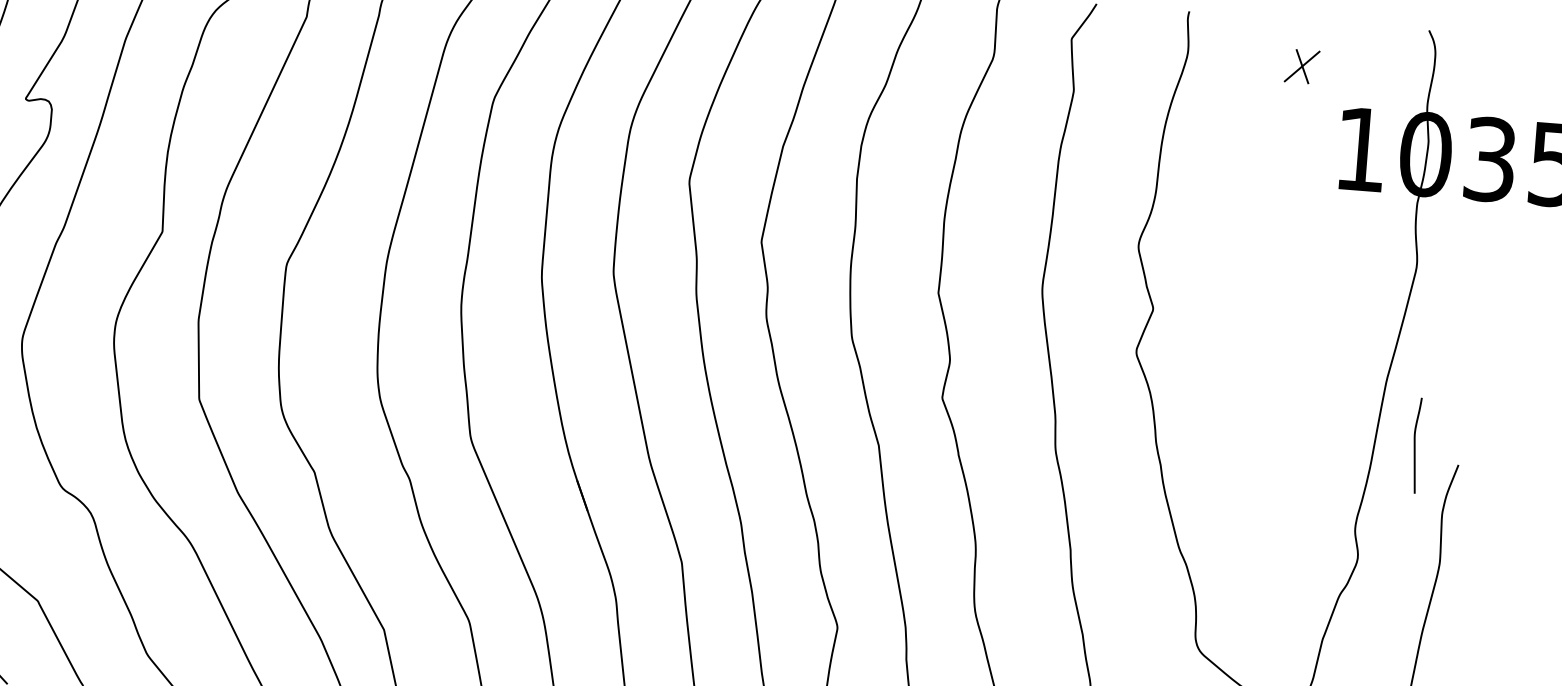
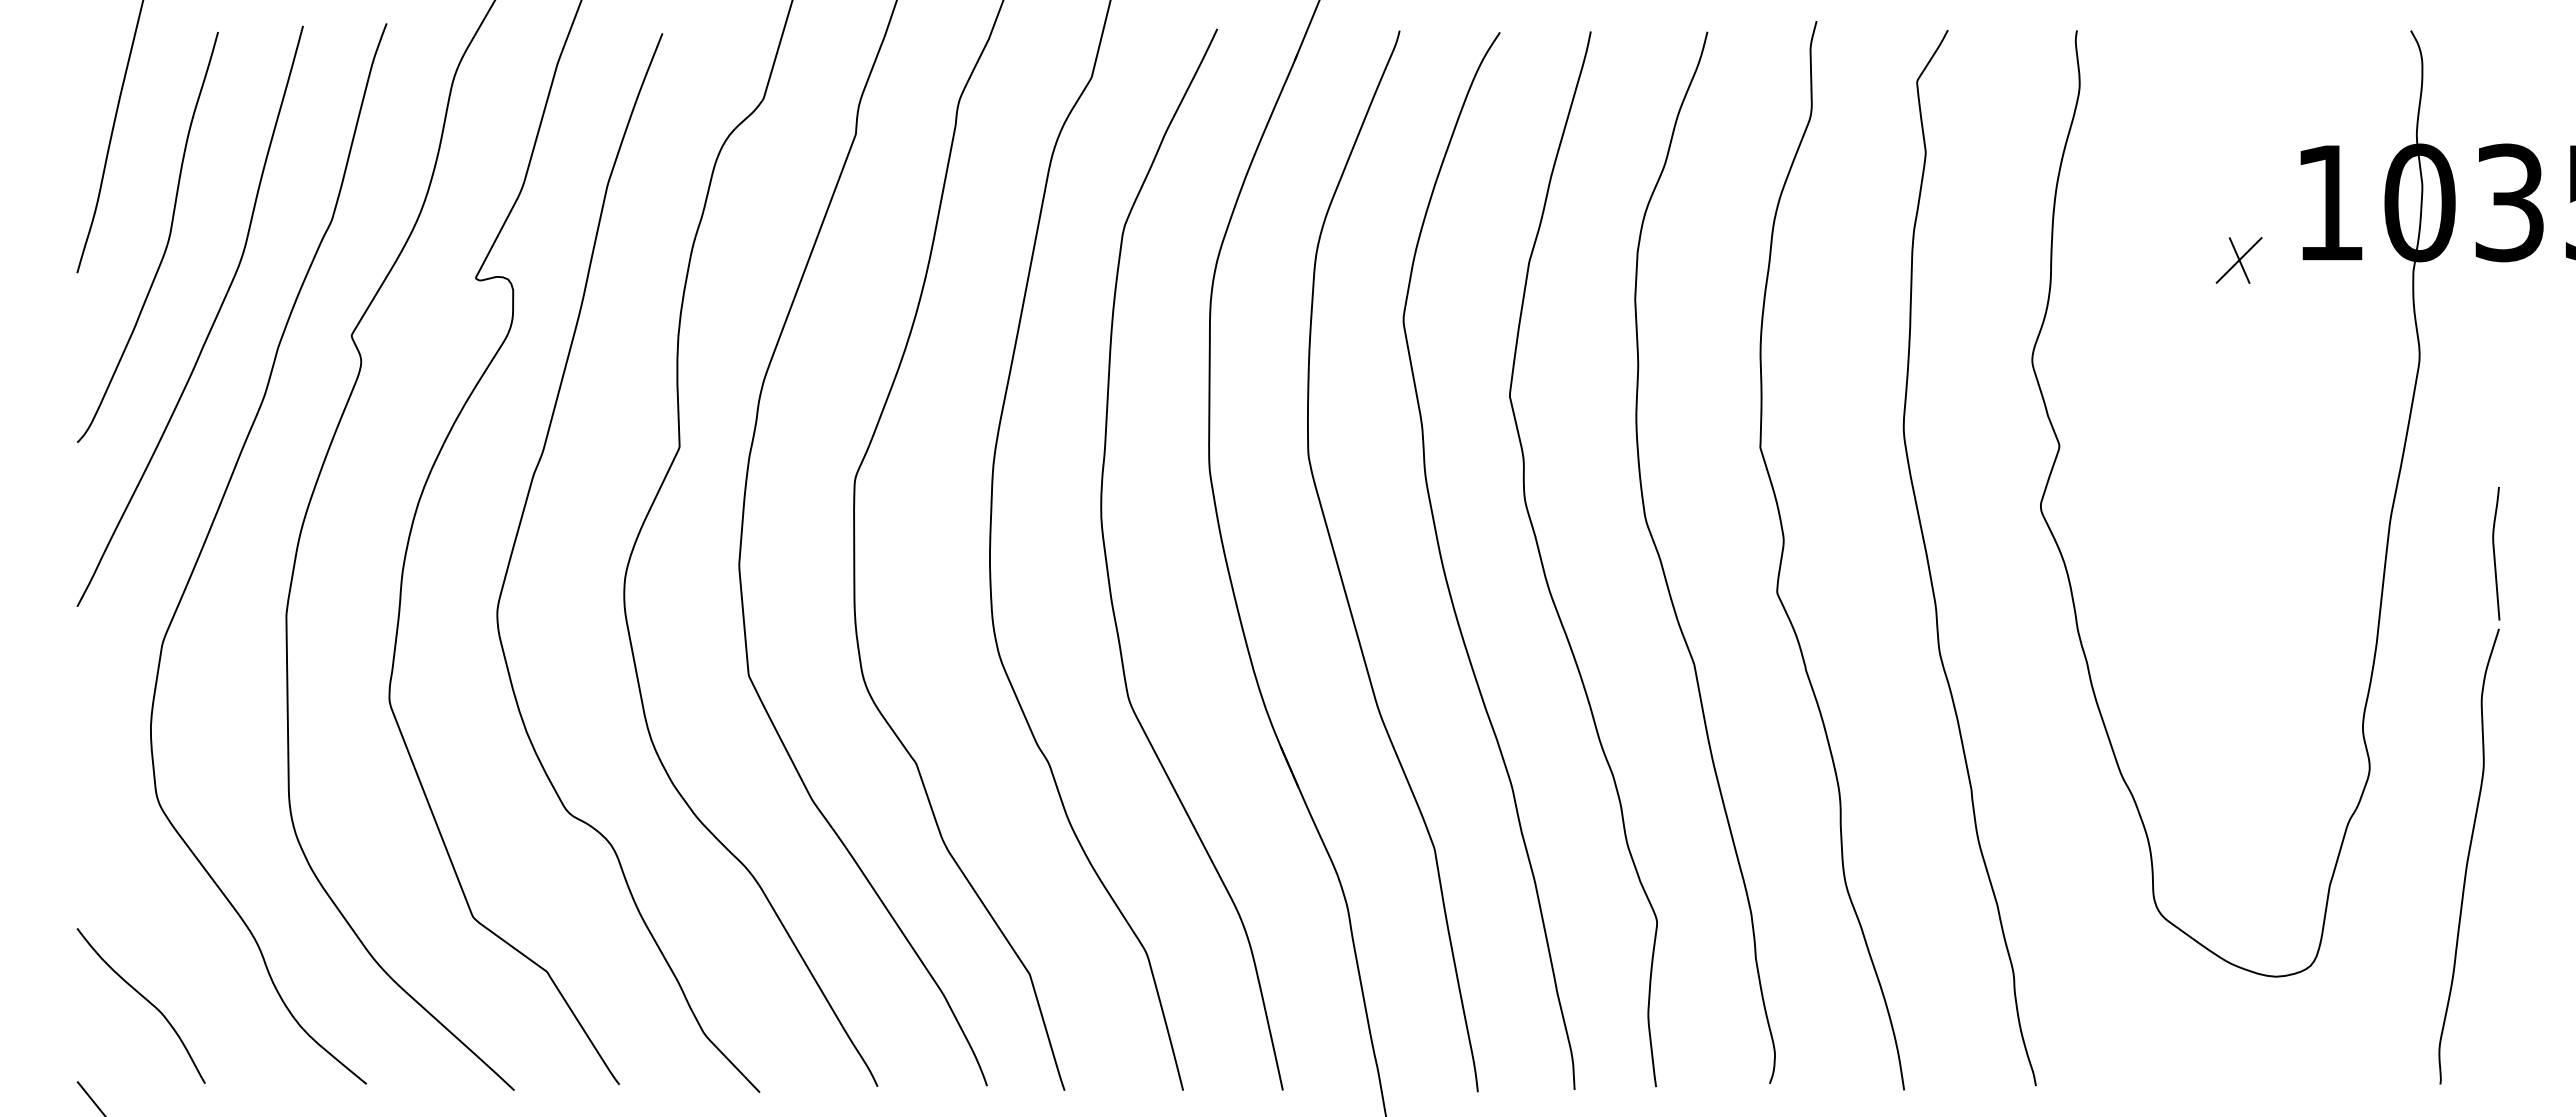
part: (1301, 66) -> (2238, 260), moved
curve: (1415, 445) -> (2495, 553), moved

